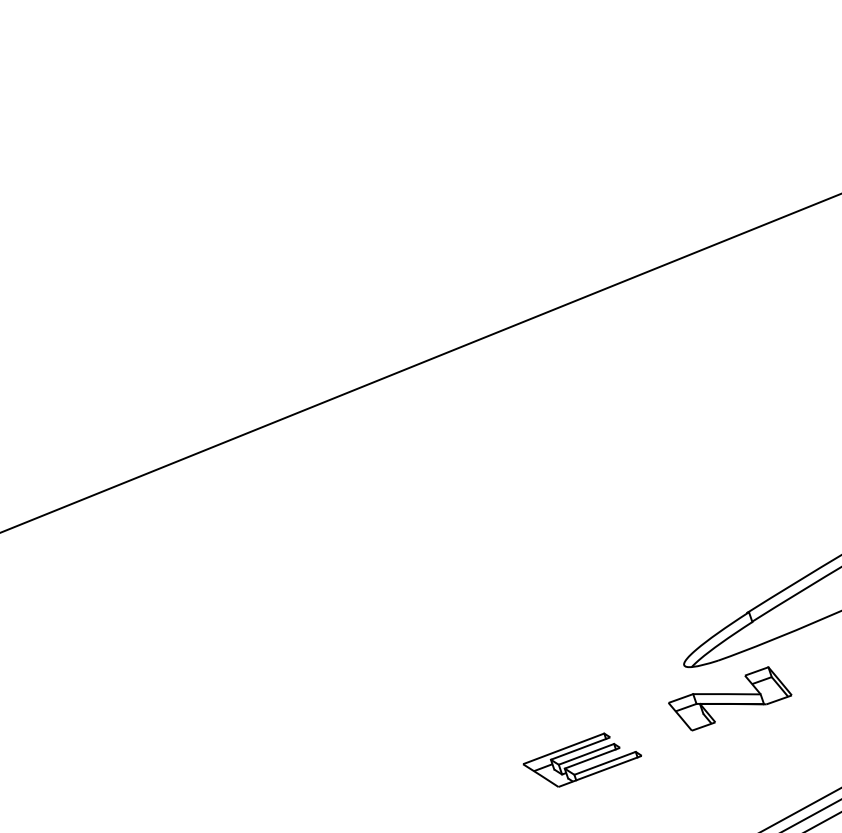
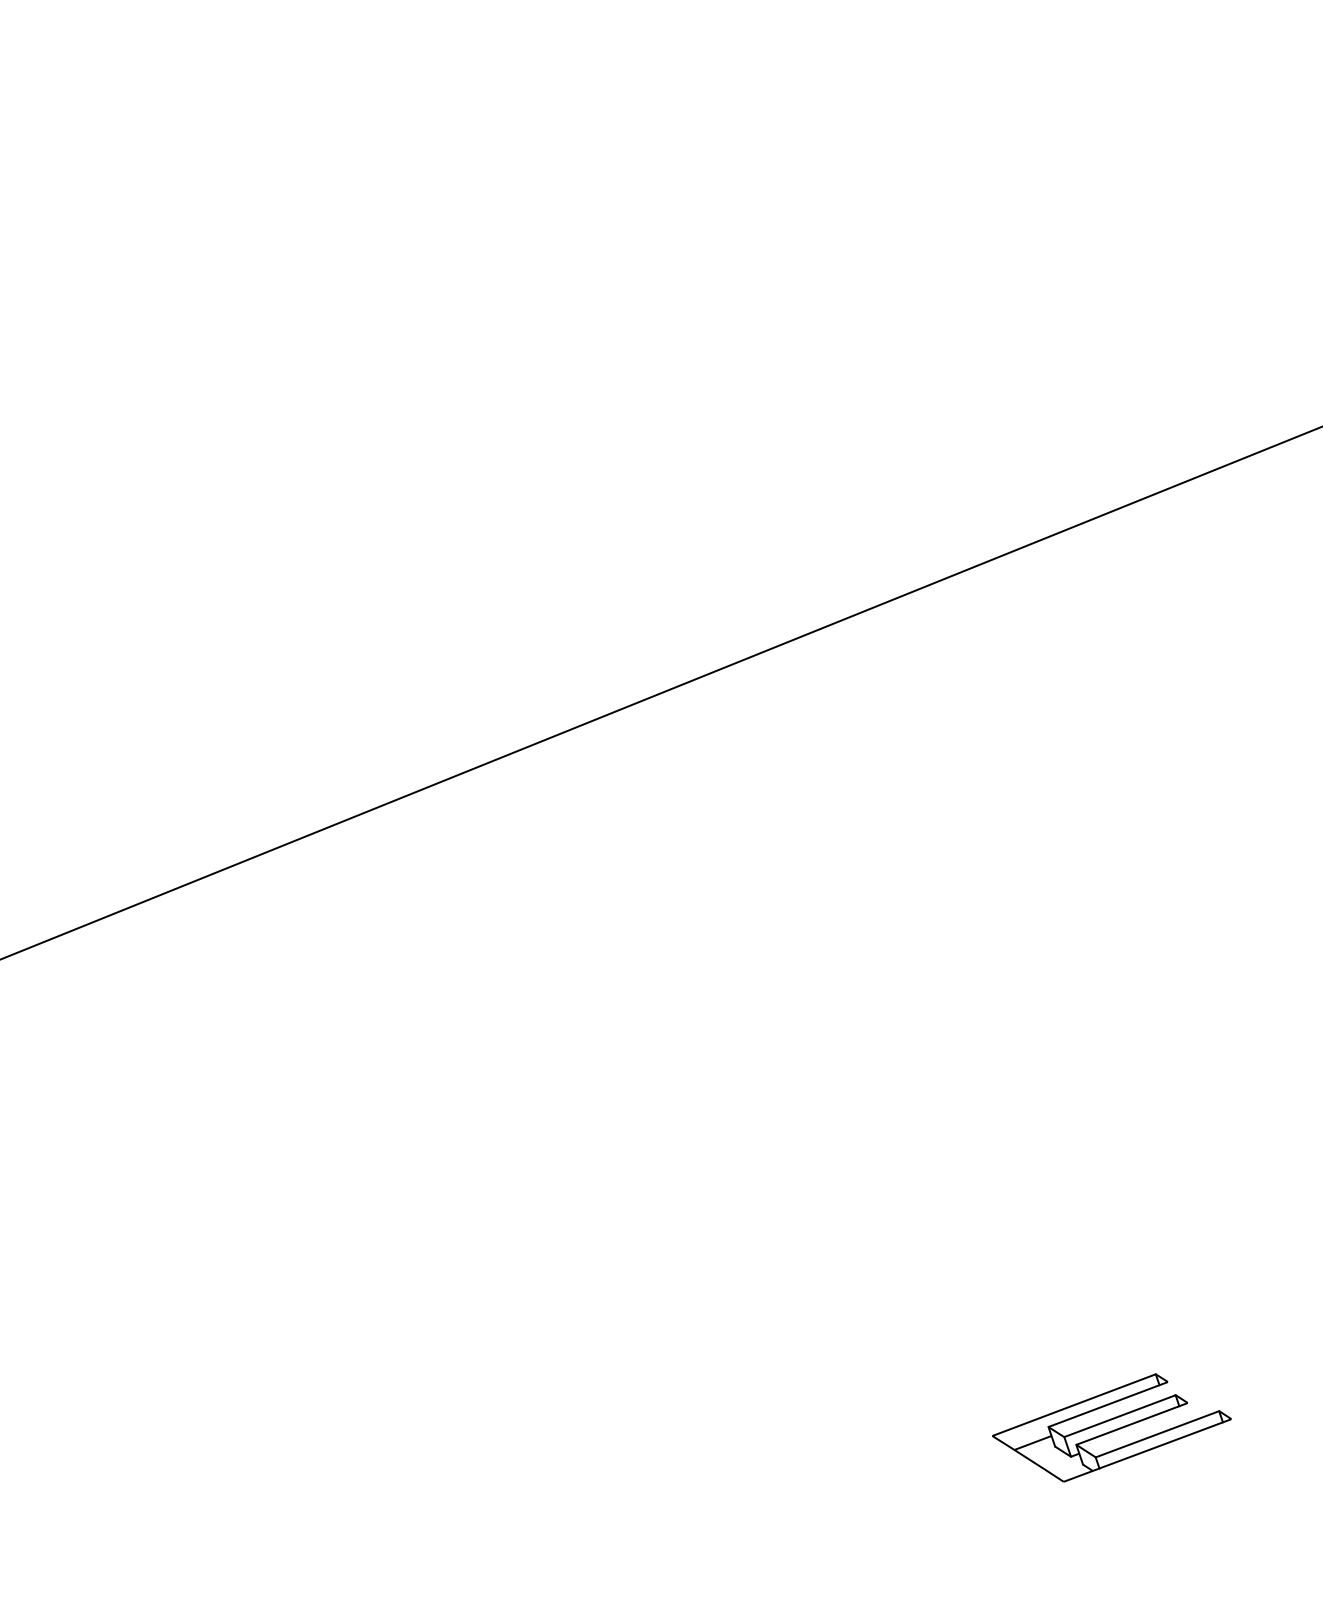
part: (581, 759) -> (1110, 1426), moved

